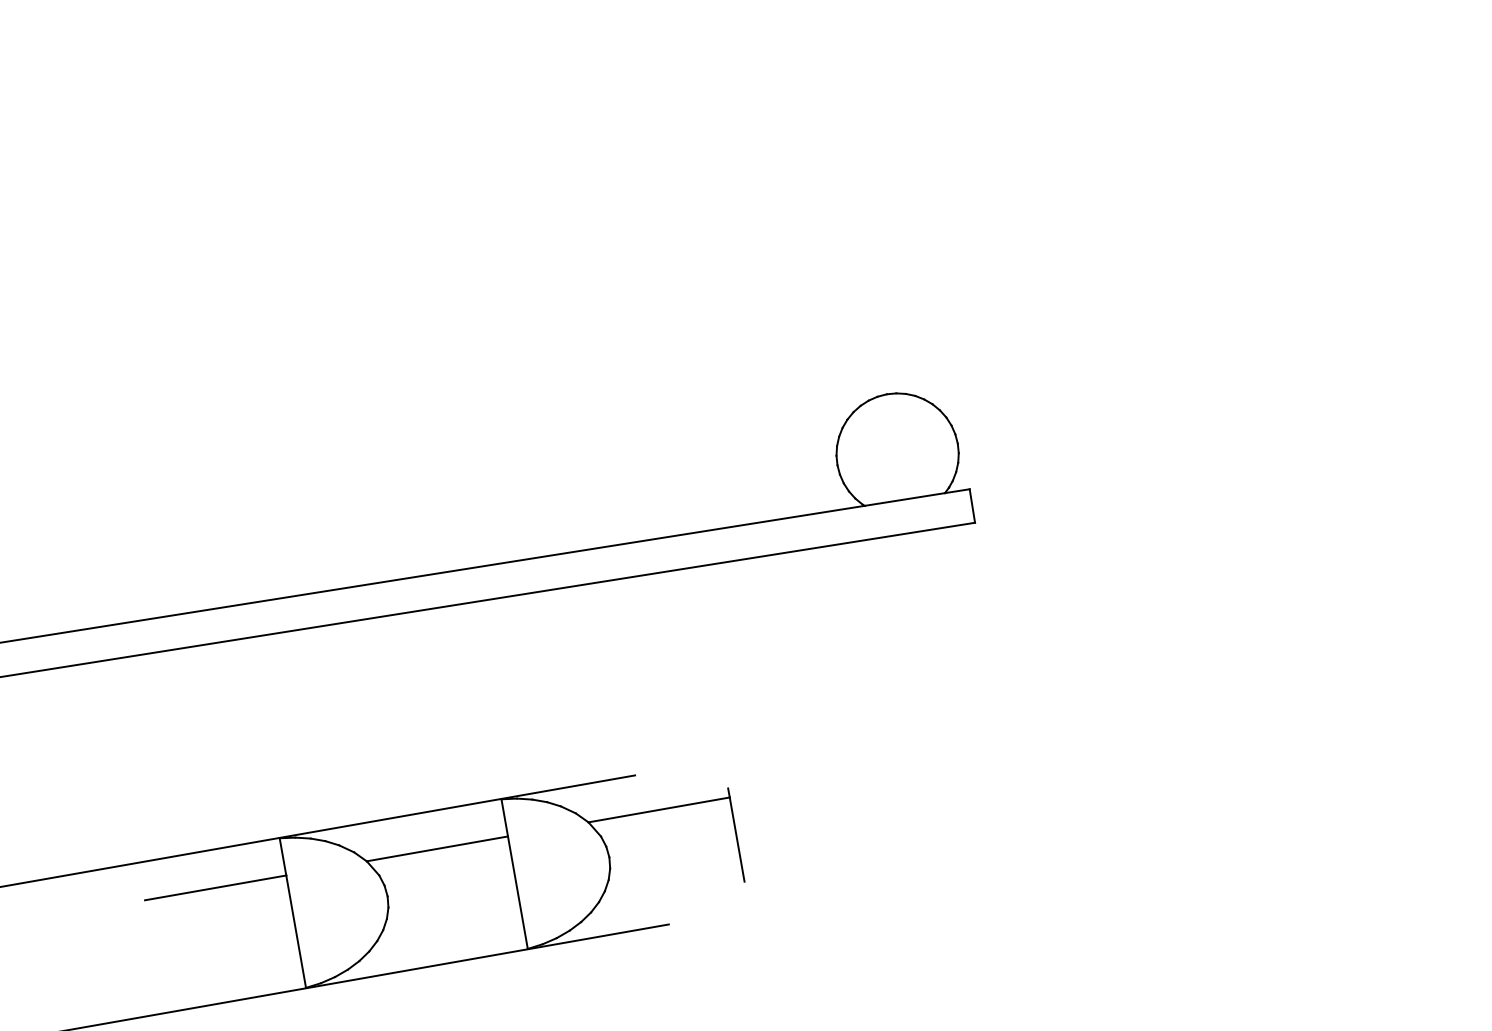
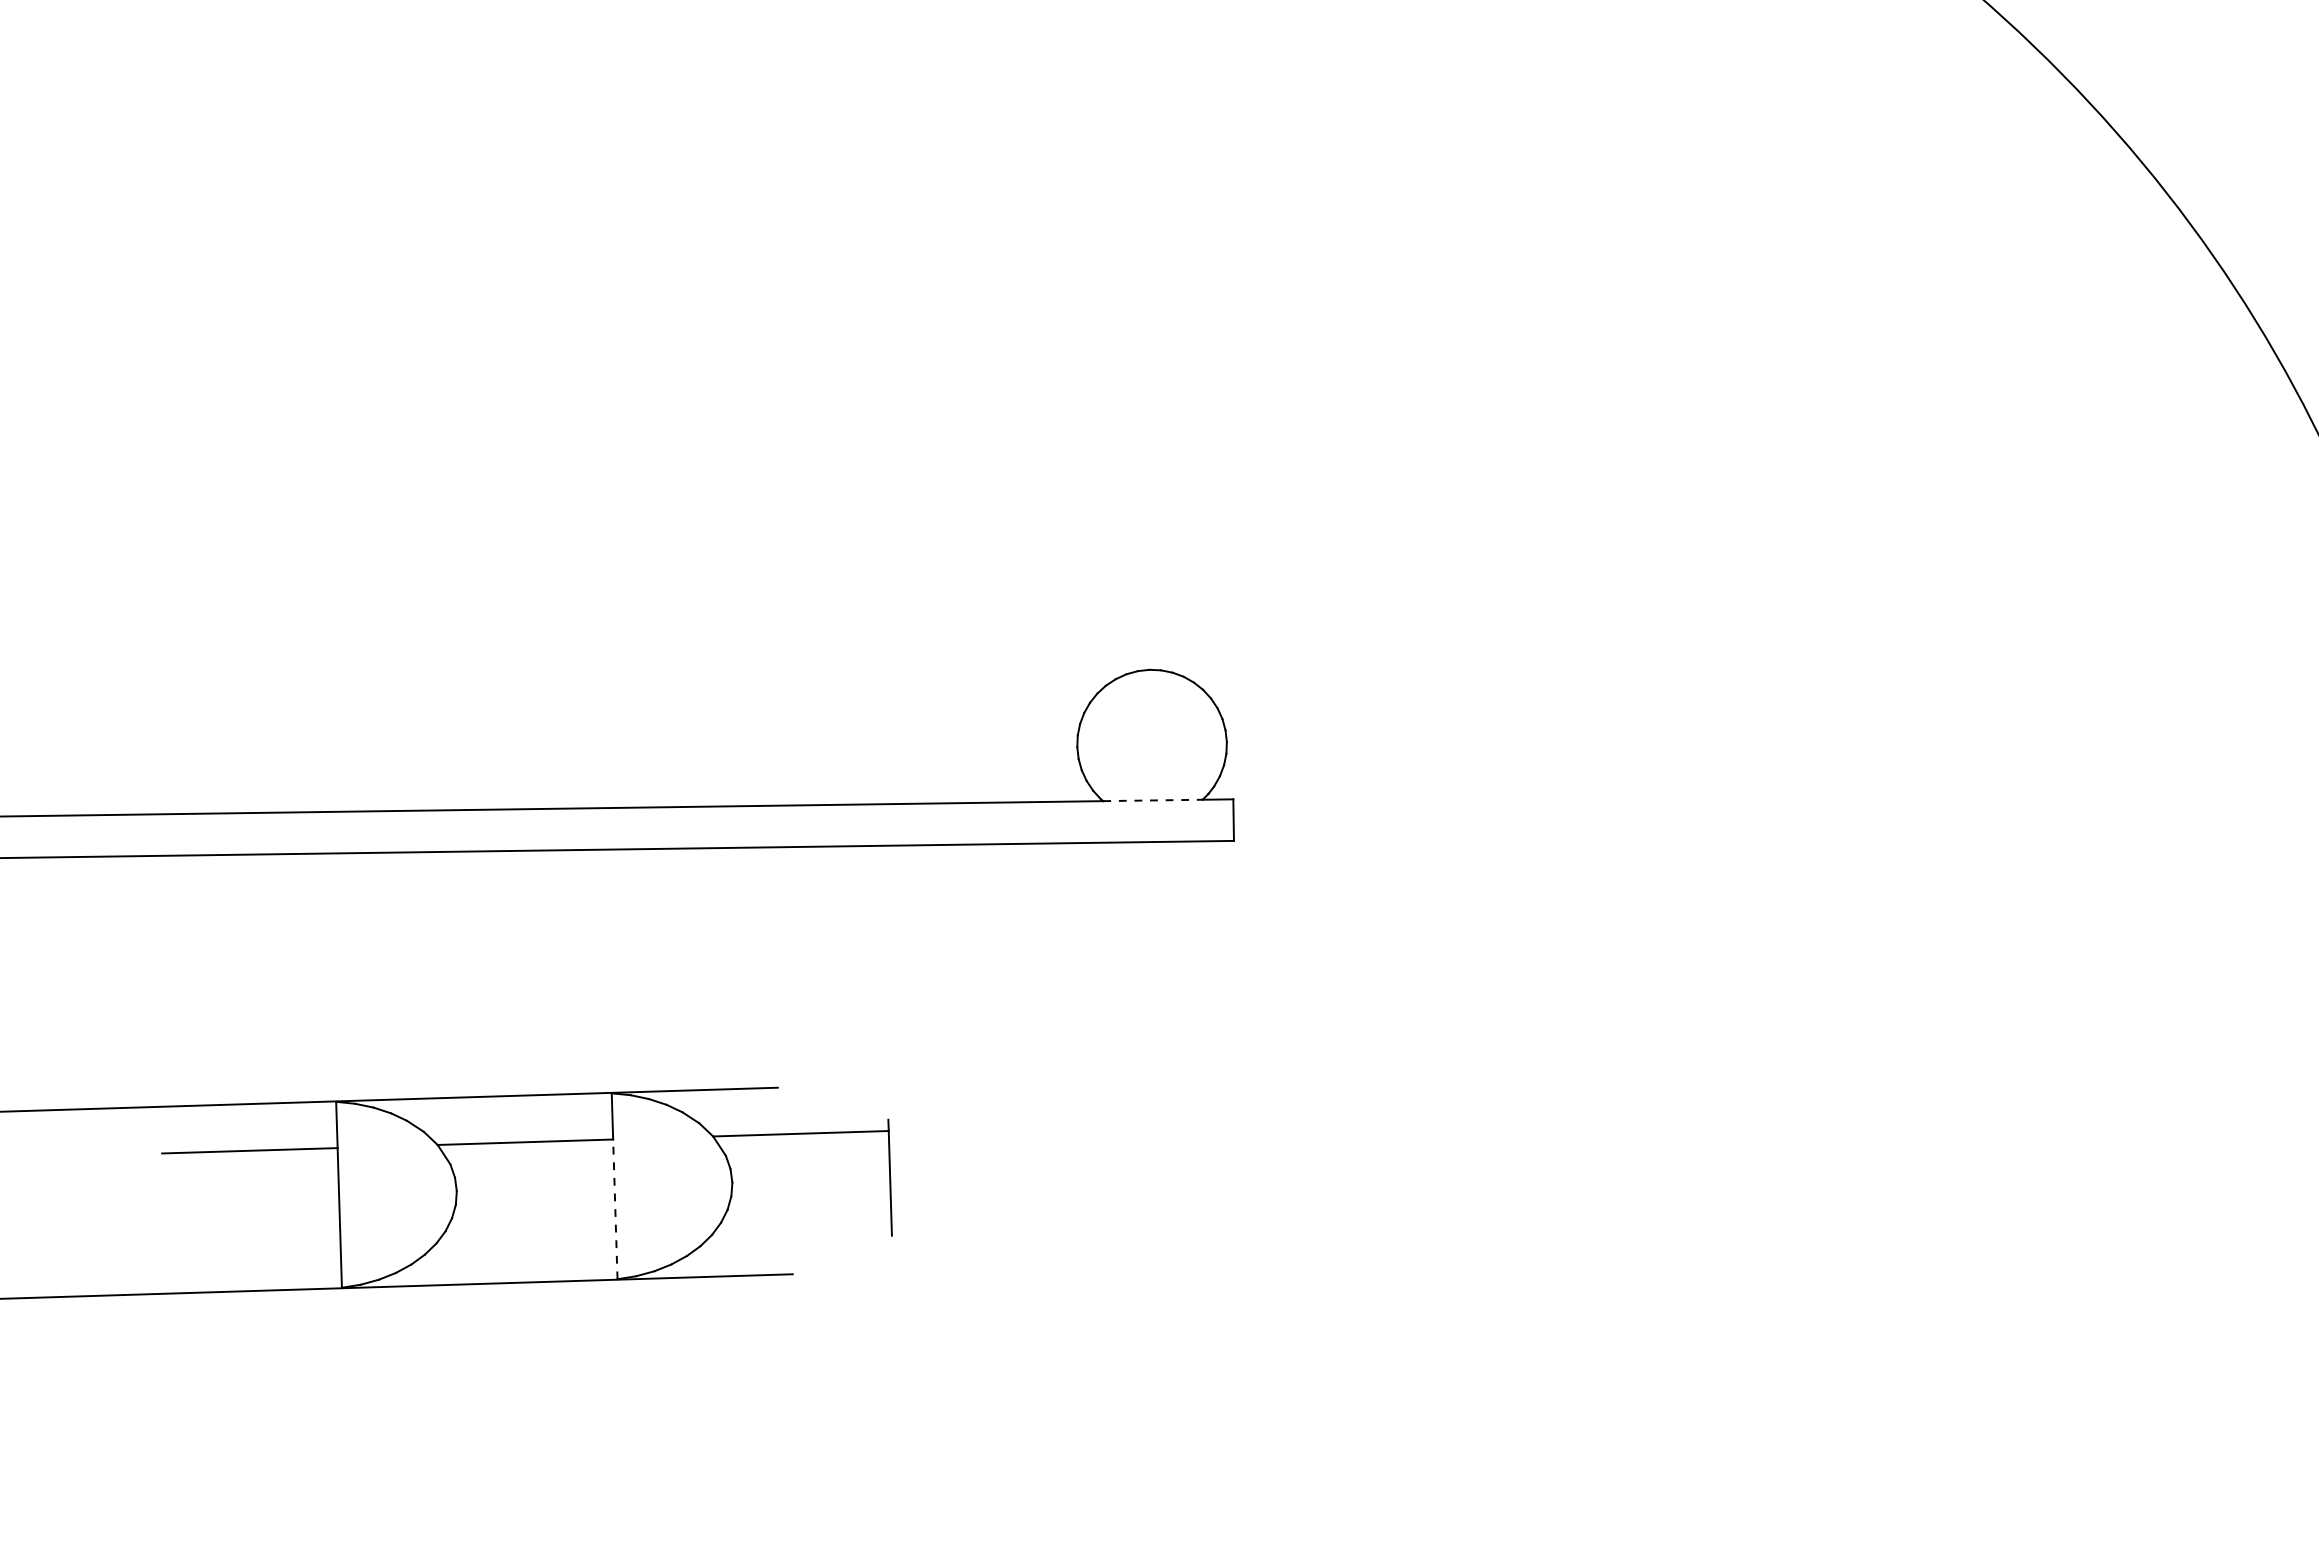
line: (904, 499) -> (1152, 800), solid -> dashed
line: (518, 892) -> (615, 1209), solid -> dashed

